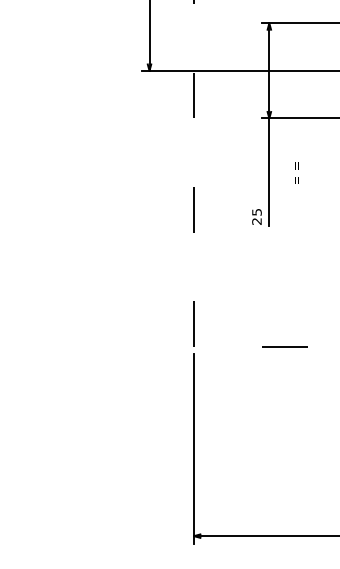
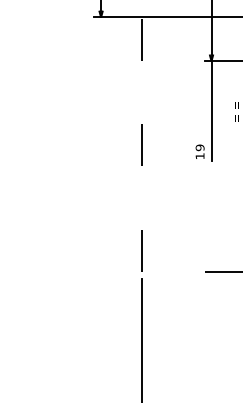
text: (256, 216) -> (199, 151), 25 -> 19

